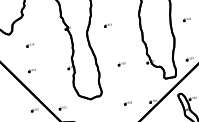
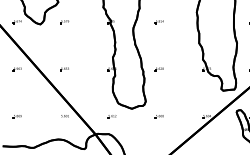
part: (30, 45) -> (64, 22), moved
part: (121, 64) -> (158, 69), moved
part: (127, 103) -> (158, 116), moved
part: (62, 107) -> (111, 116), moved

